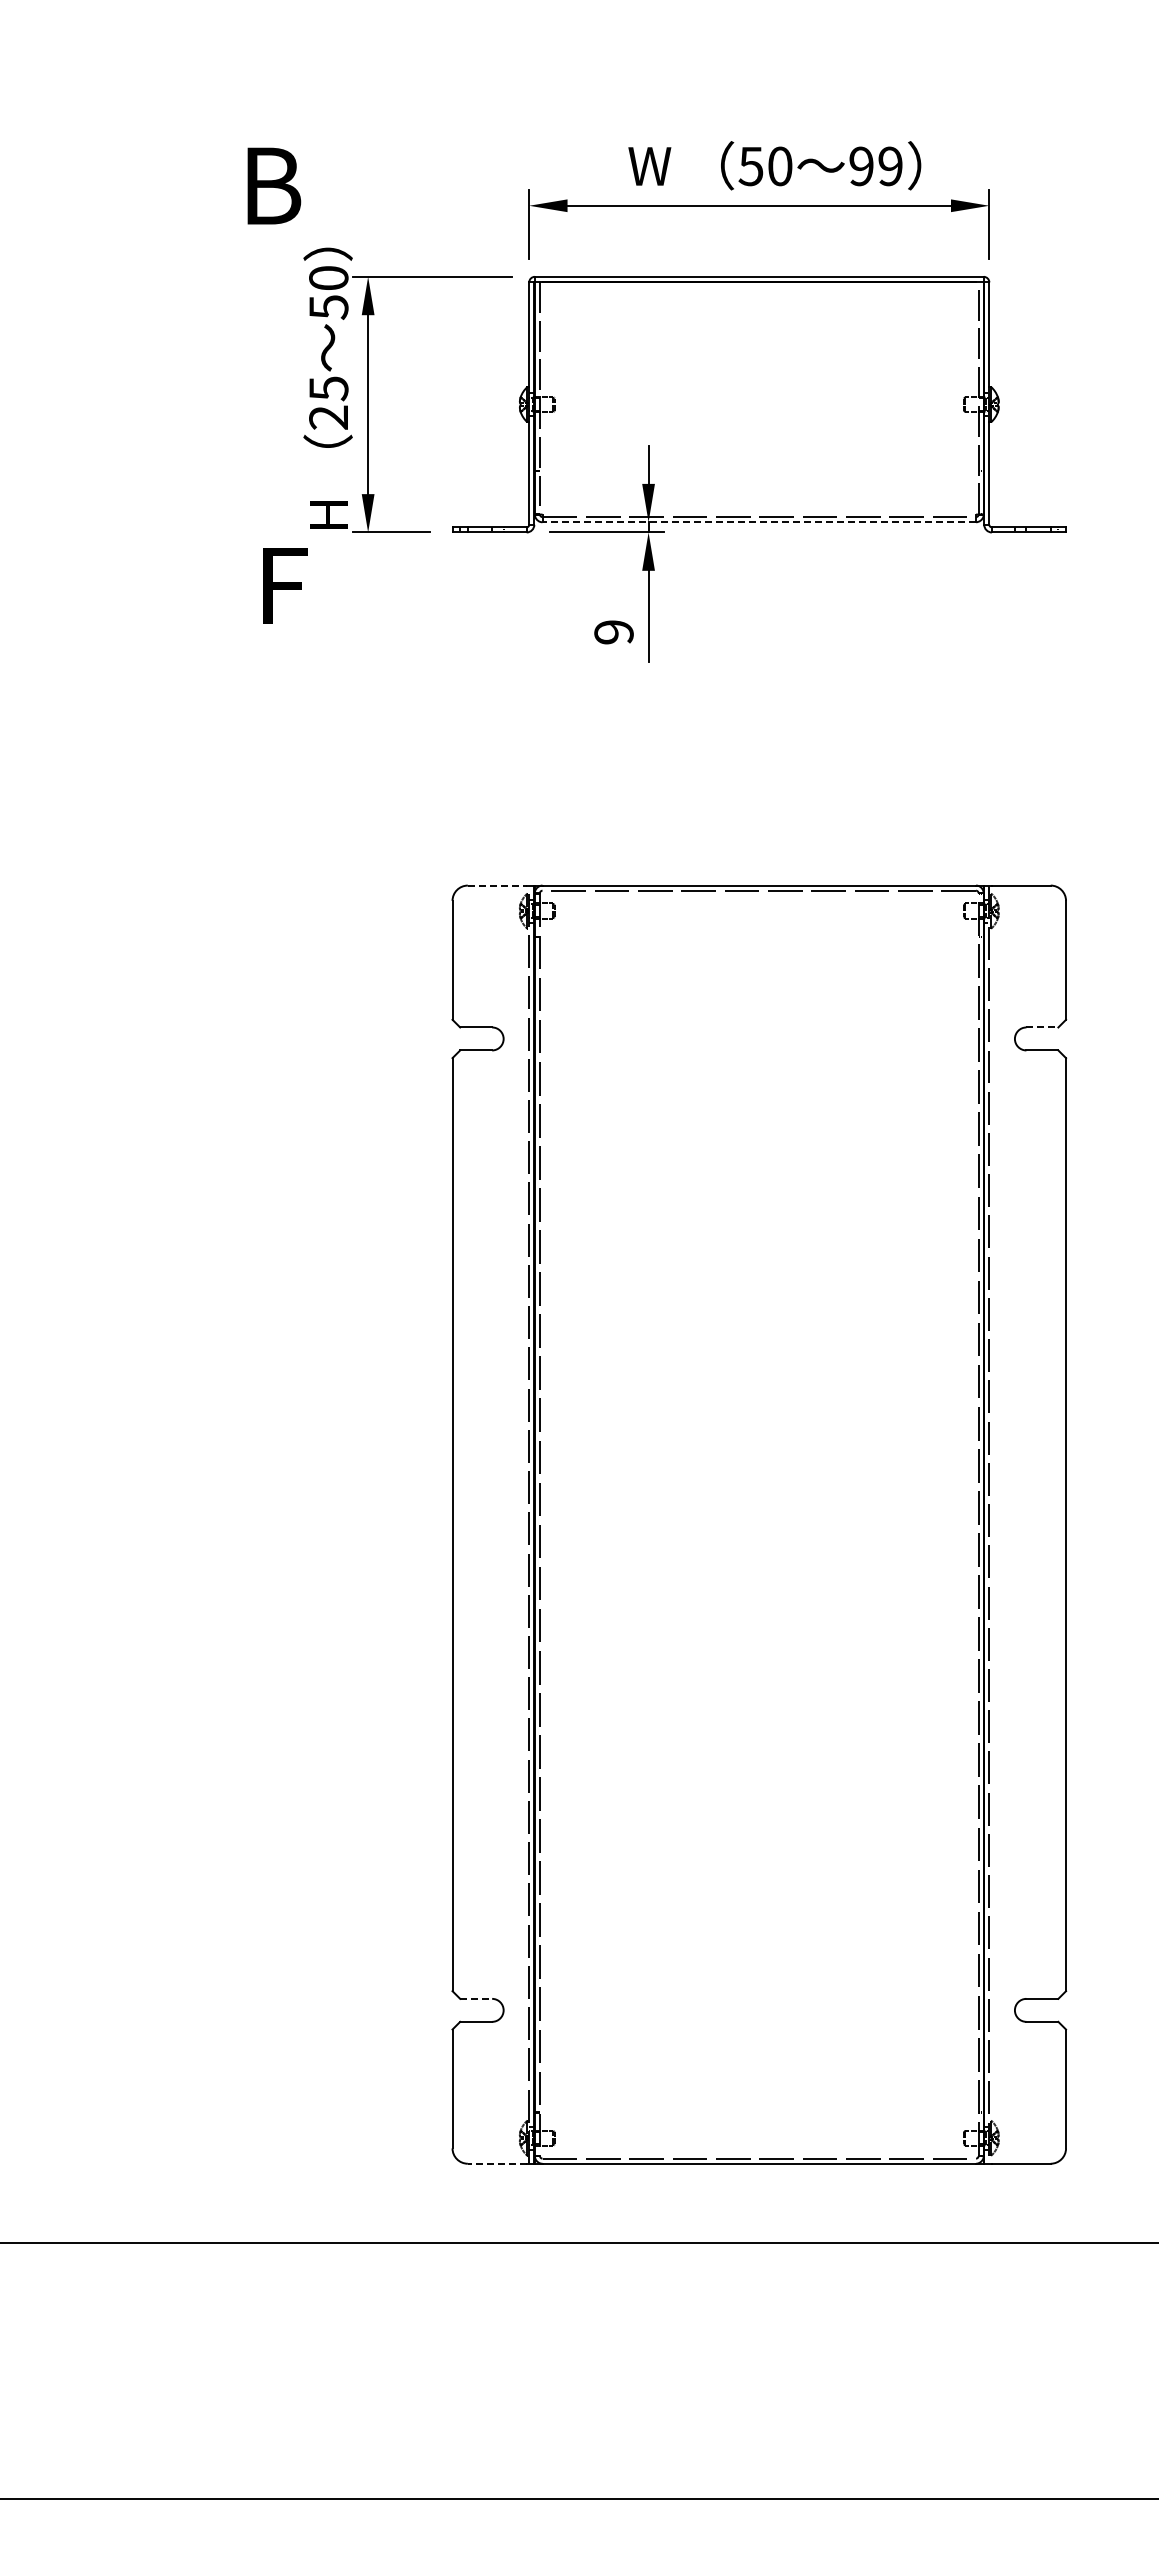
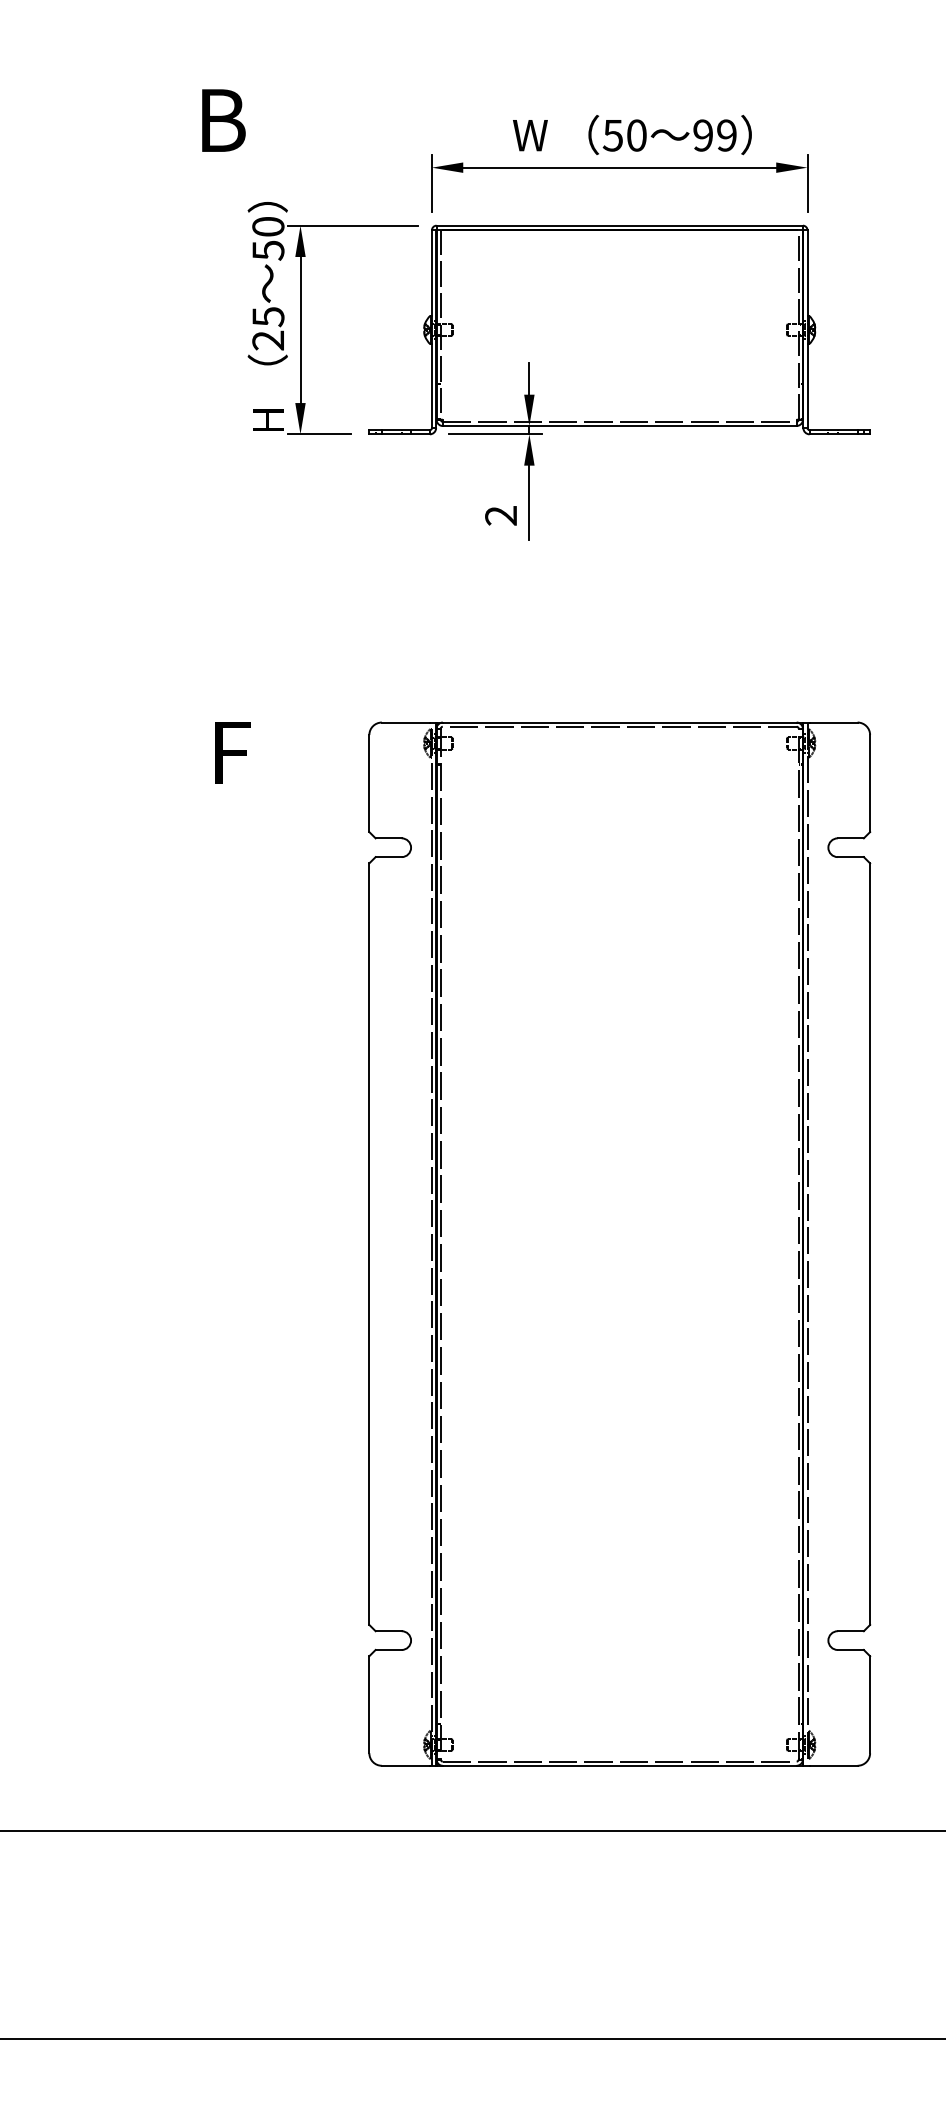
text: (274, 185) -> (224, 120), moved
line: (759, 522) -> (619, 426), dashed -> solid
text: (285, 585) -> (233, 752), moved
text: (613, 632) -> (500, 515), 9 -> 2
line: (497, 885) -> (406, 722), dashed -> solid
line: (1042, 1027) -> (850, 838), dashed -> solid
line: (476, 1998) -> (388, 1630), dashed -> solid
line: (496, 2163) -> (405, 1765), dashed -> solid

